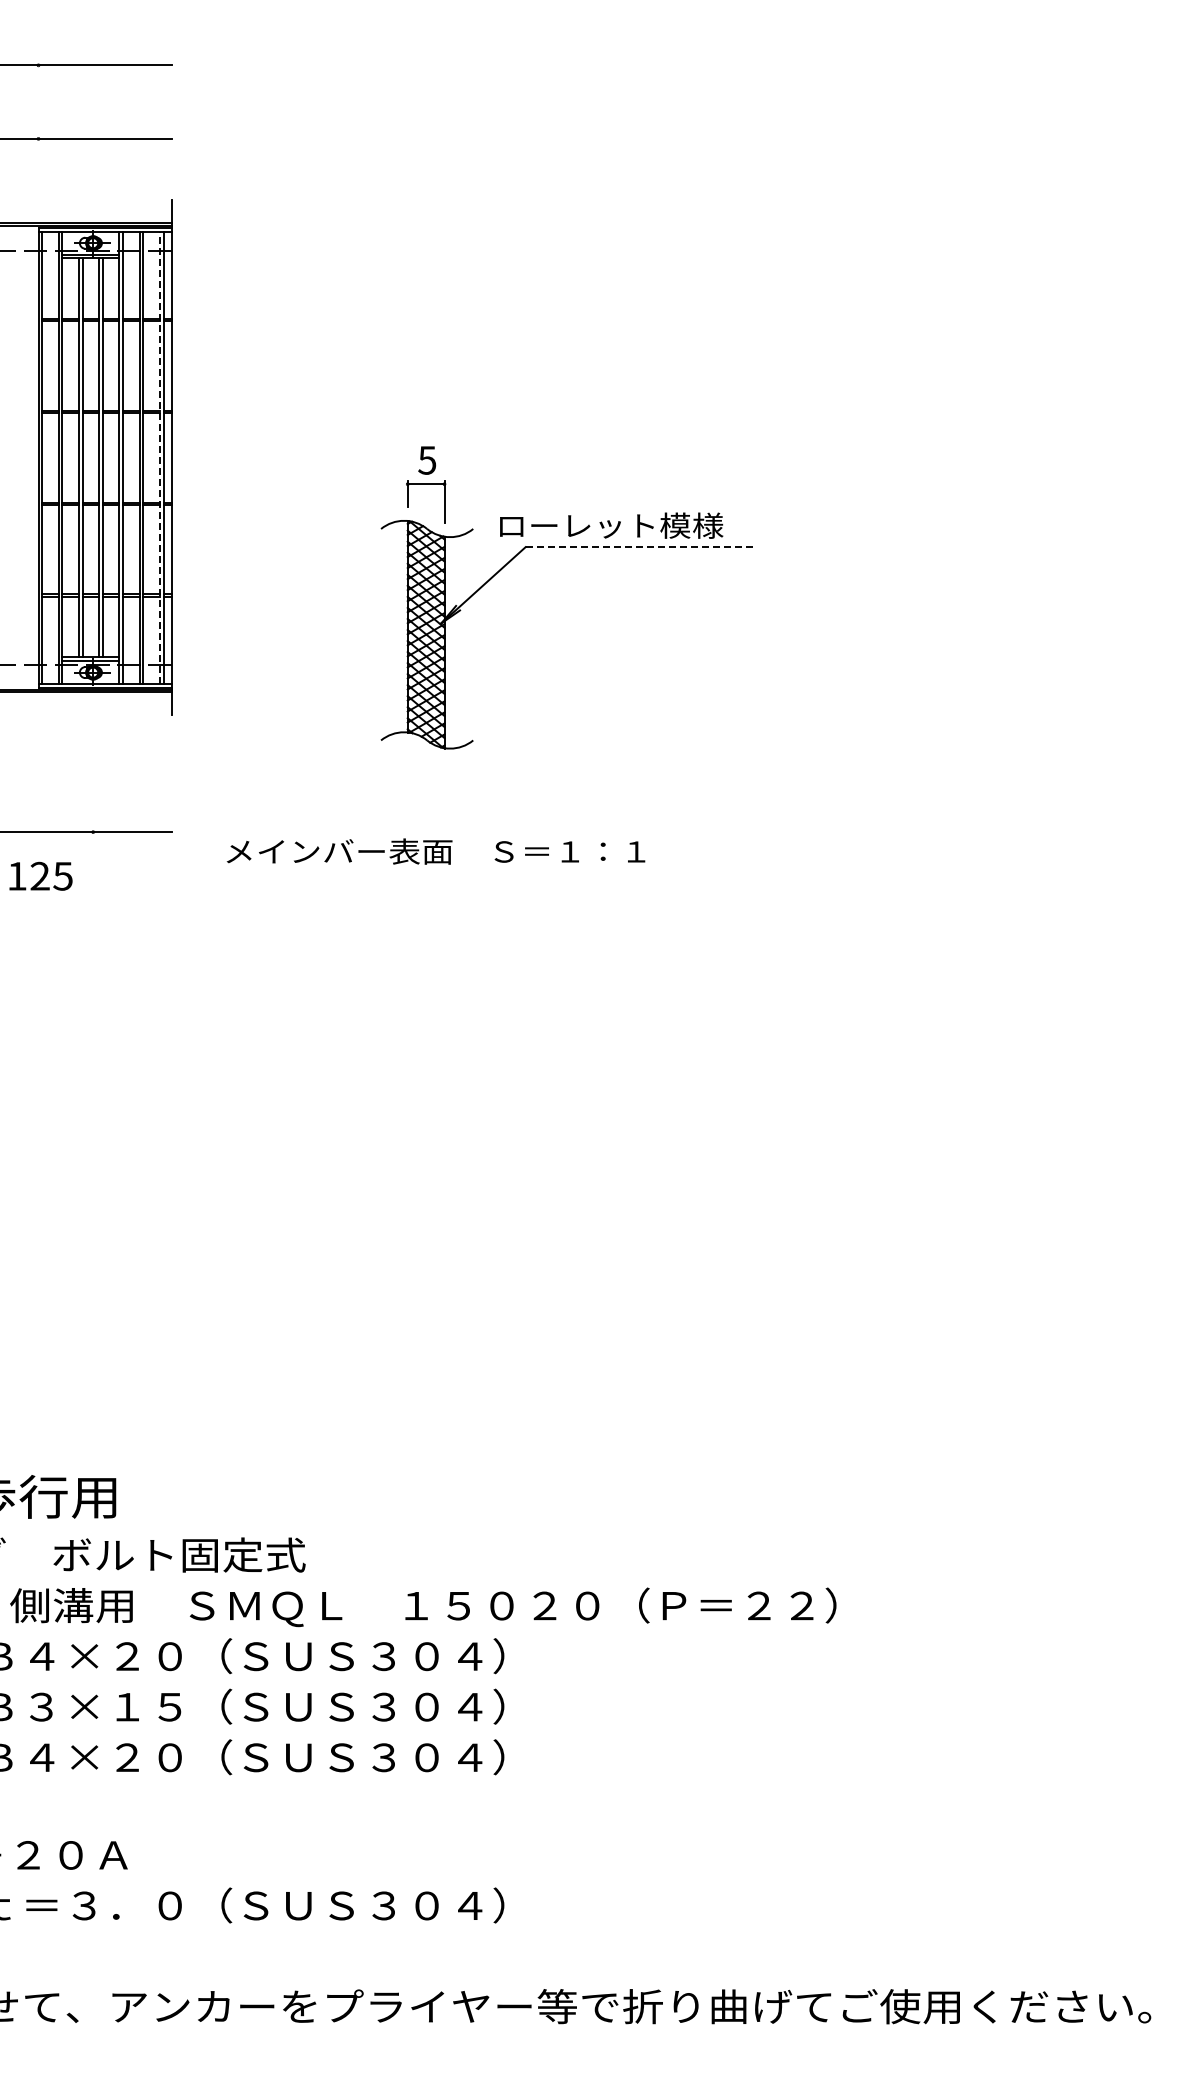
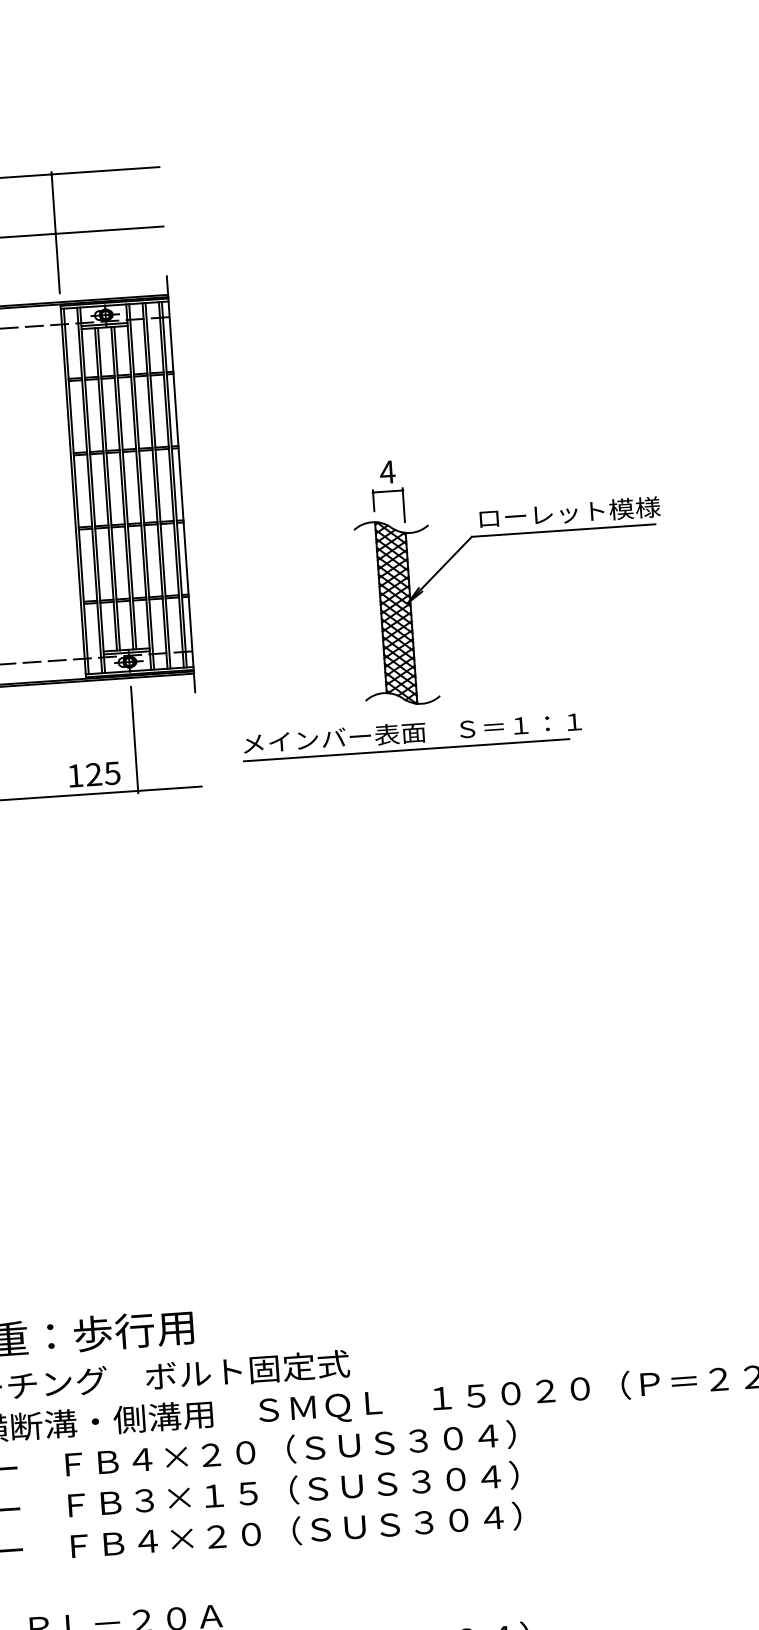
line: (38, 137) -> (55, 232), added
line: (159, 457) -> (171, 484), dashed -> solid
text: (426, 460) -> (386, 472), 5 -> 4
text: (611, 525) -> (569, 512), moved
line: (639, 547) -> (563, 530), dashed -> solid
line: (93, 768) -> (134, 739), added
line: (427, 804) -> (406, 750), added
text: (435, 851) -> (412, 732), moved
text: (40, 875) -> (94, 773), moved

